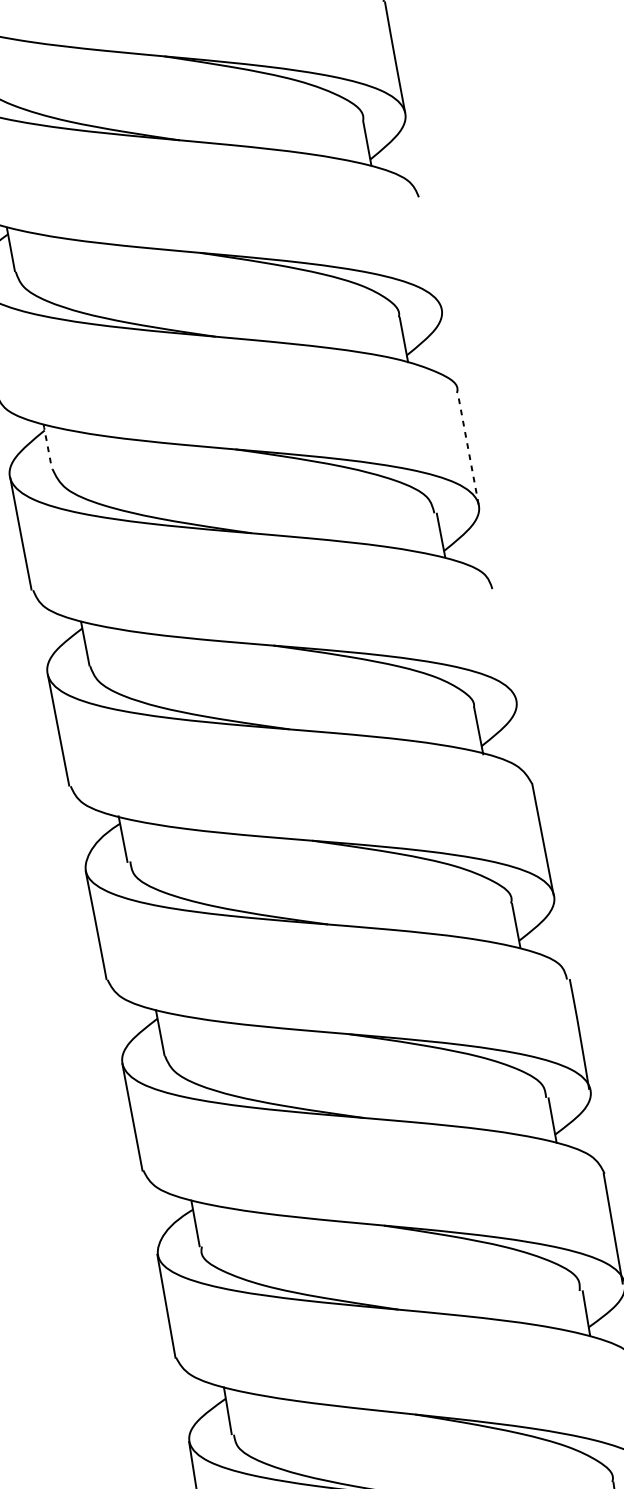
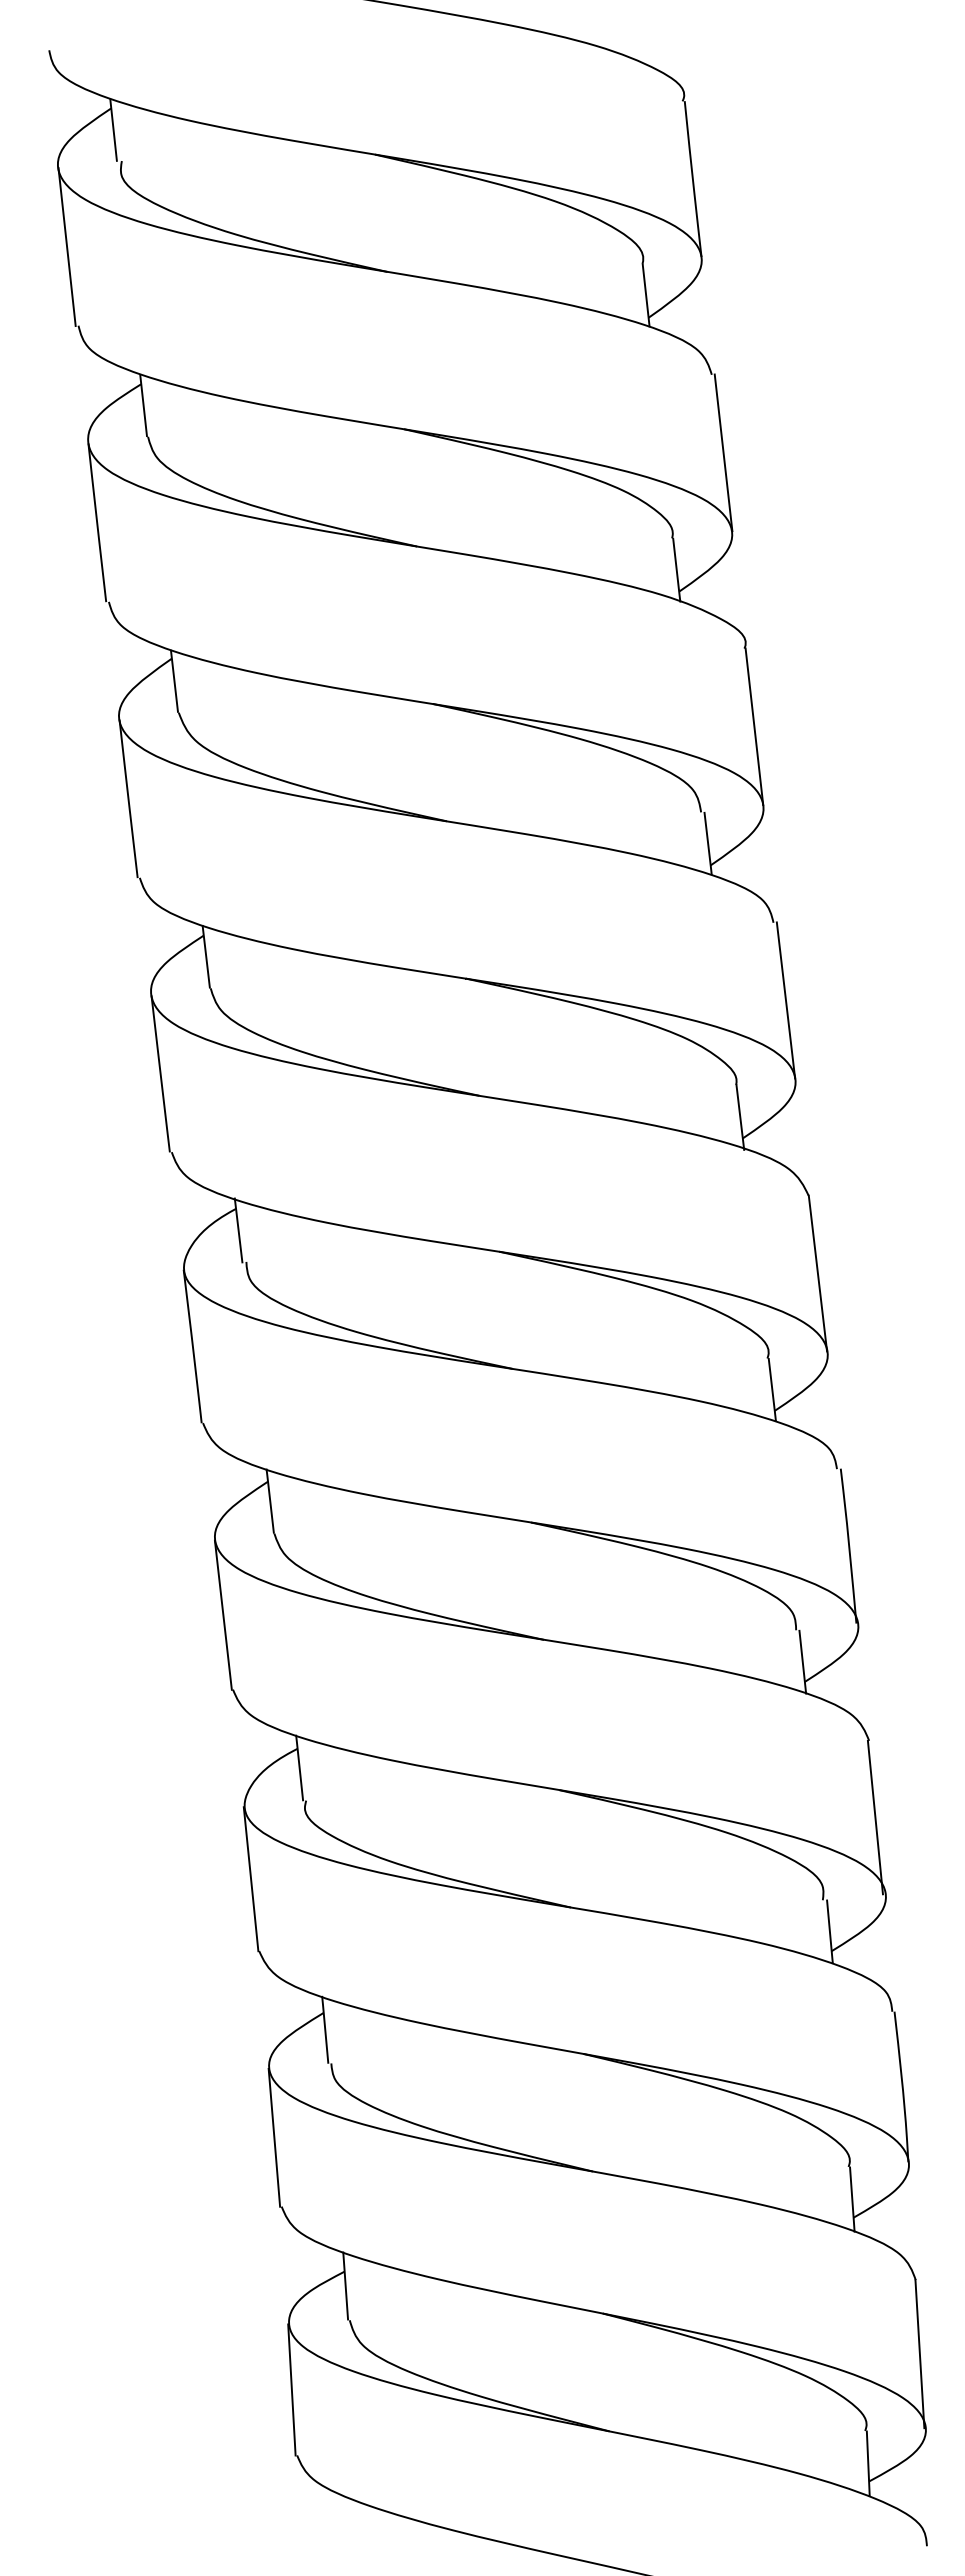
line: (431, 252) -> (723, 452), added
line: (47, 446) -> (174, 680), dashed -> solid
line: (468, 448) -> (754, 726), dashed -> solid
line: (505, 644) -> (785, 1000), added

